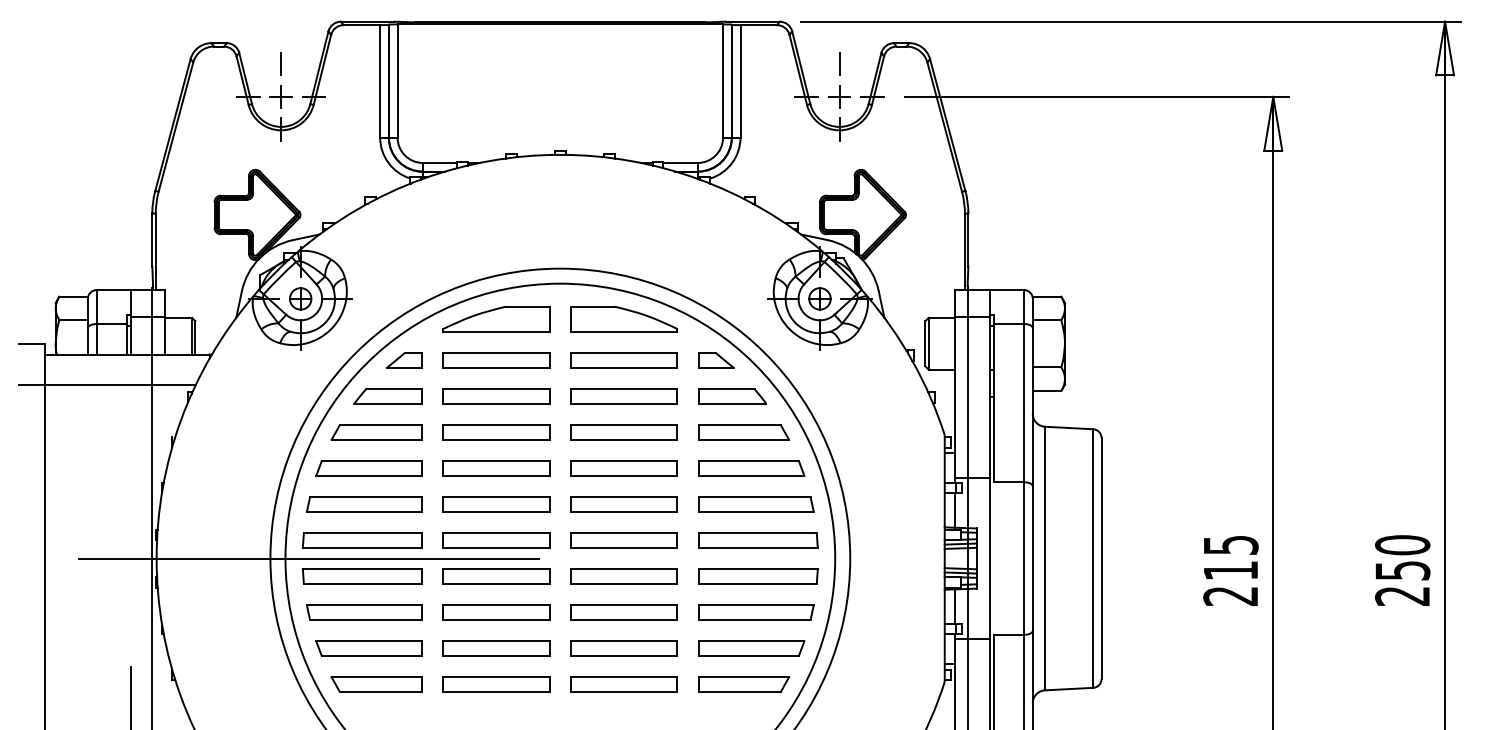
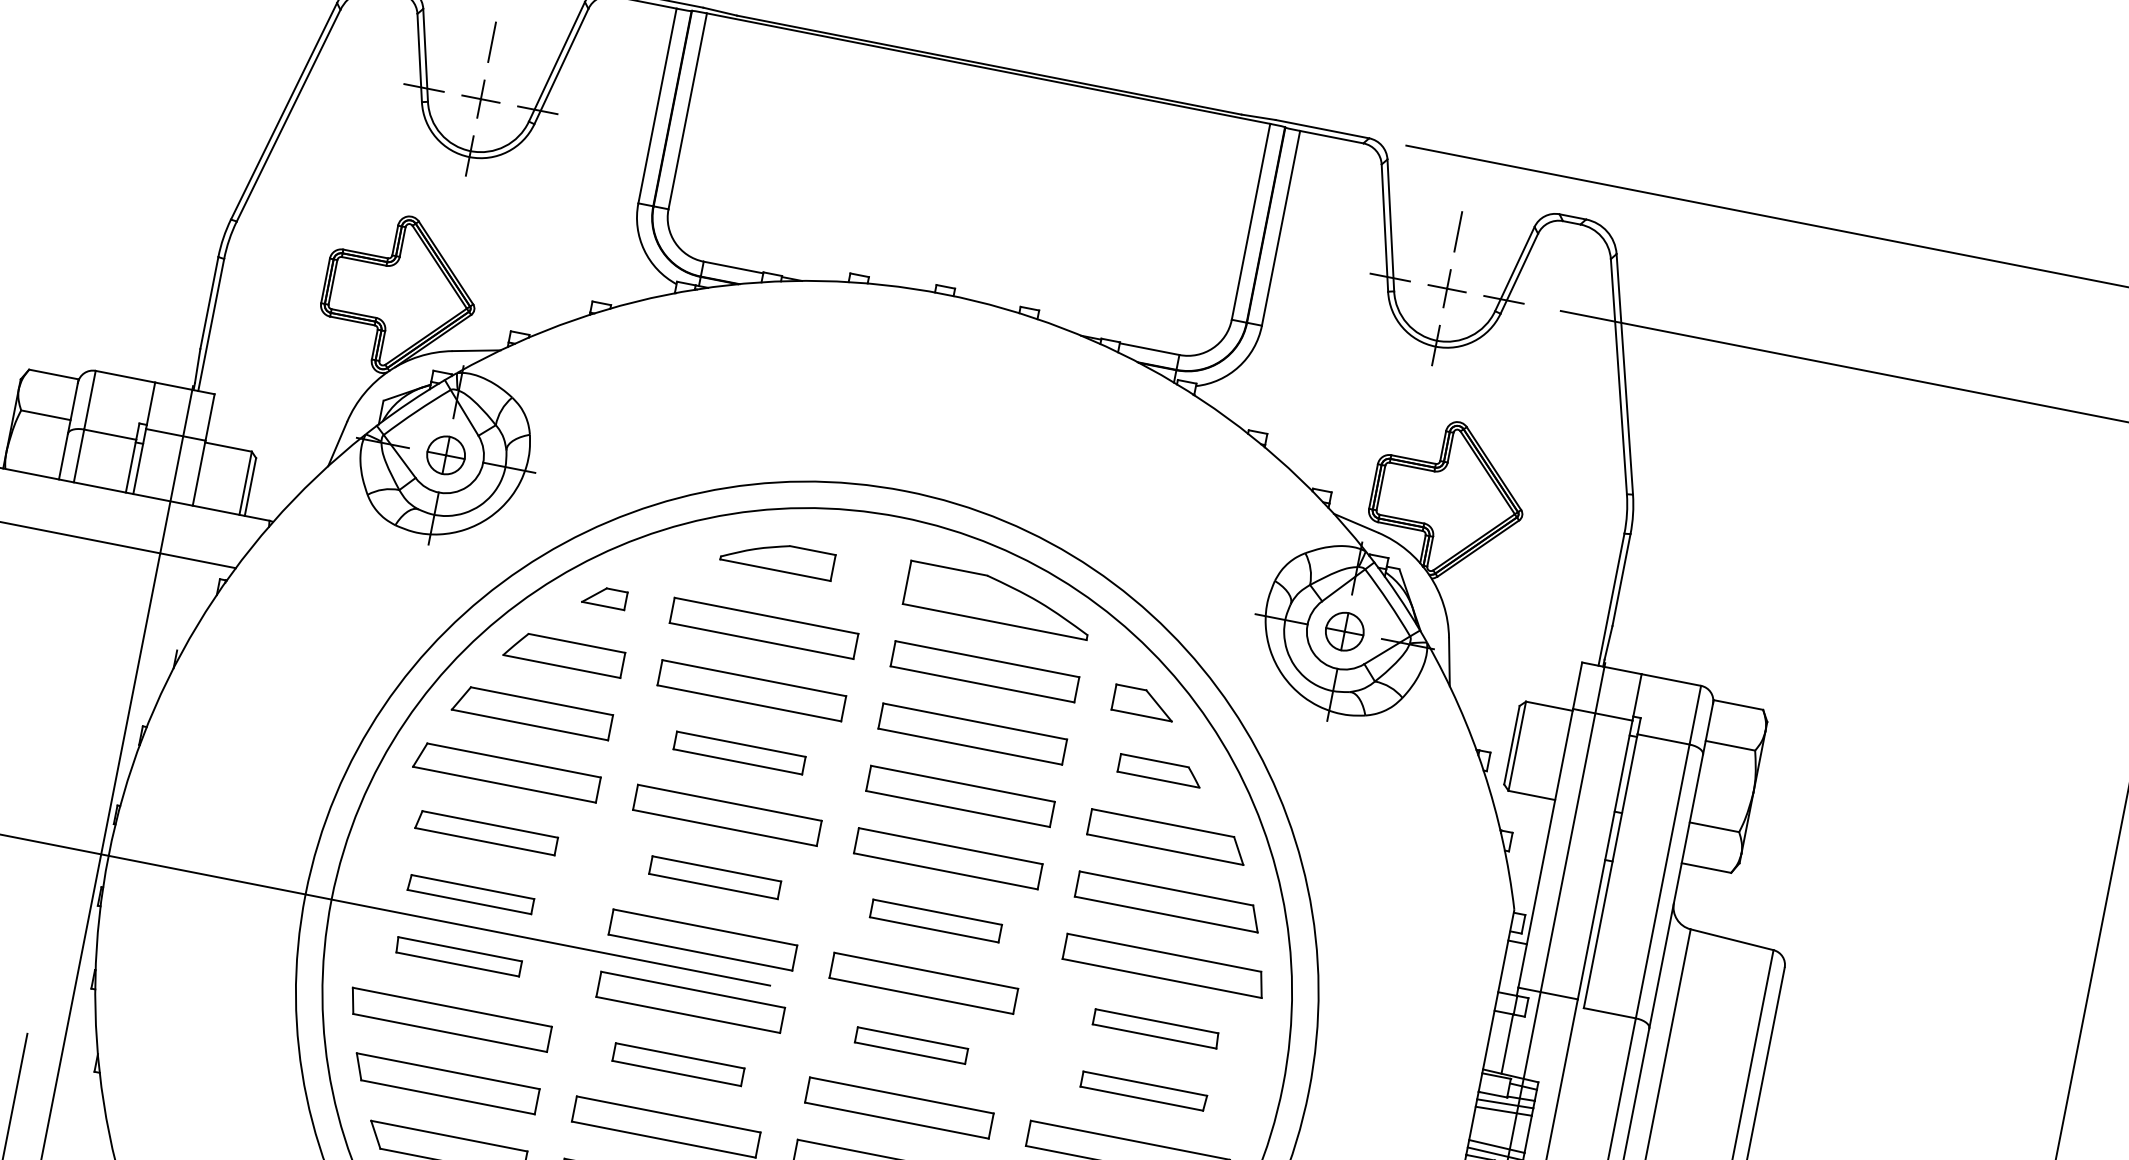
part: (496, 319) -> (777, 557), size x0.6
part: (404, 360) -> (604, 597), size x0.7
part: (732, 396) -> (1160, 770), size x0.7
part: (496, 432) -> (739, 753), size x0.7
part: (364, 504) -> (486, 832), size x0.7
part: (496, 504) -> (715, 877), size x0.7
part: (623, 504) -> (934, 920), size x0.7
part: (362, 540) -> (471, 894), size x0.6
part: (758, 540) -> (1156, 1028), size x0.6
part: (362, 576) -> (458, 956), size x0.6
part: (623, 576) -> (910, 1045), size x0.6
part: (758, 576) -> (1144, 1091), size x0.6
part: (496, 612) -> (678, 1064), size x0.7

